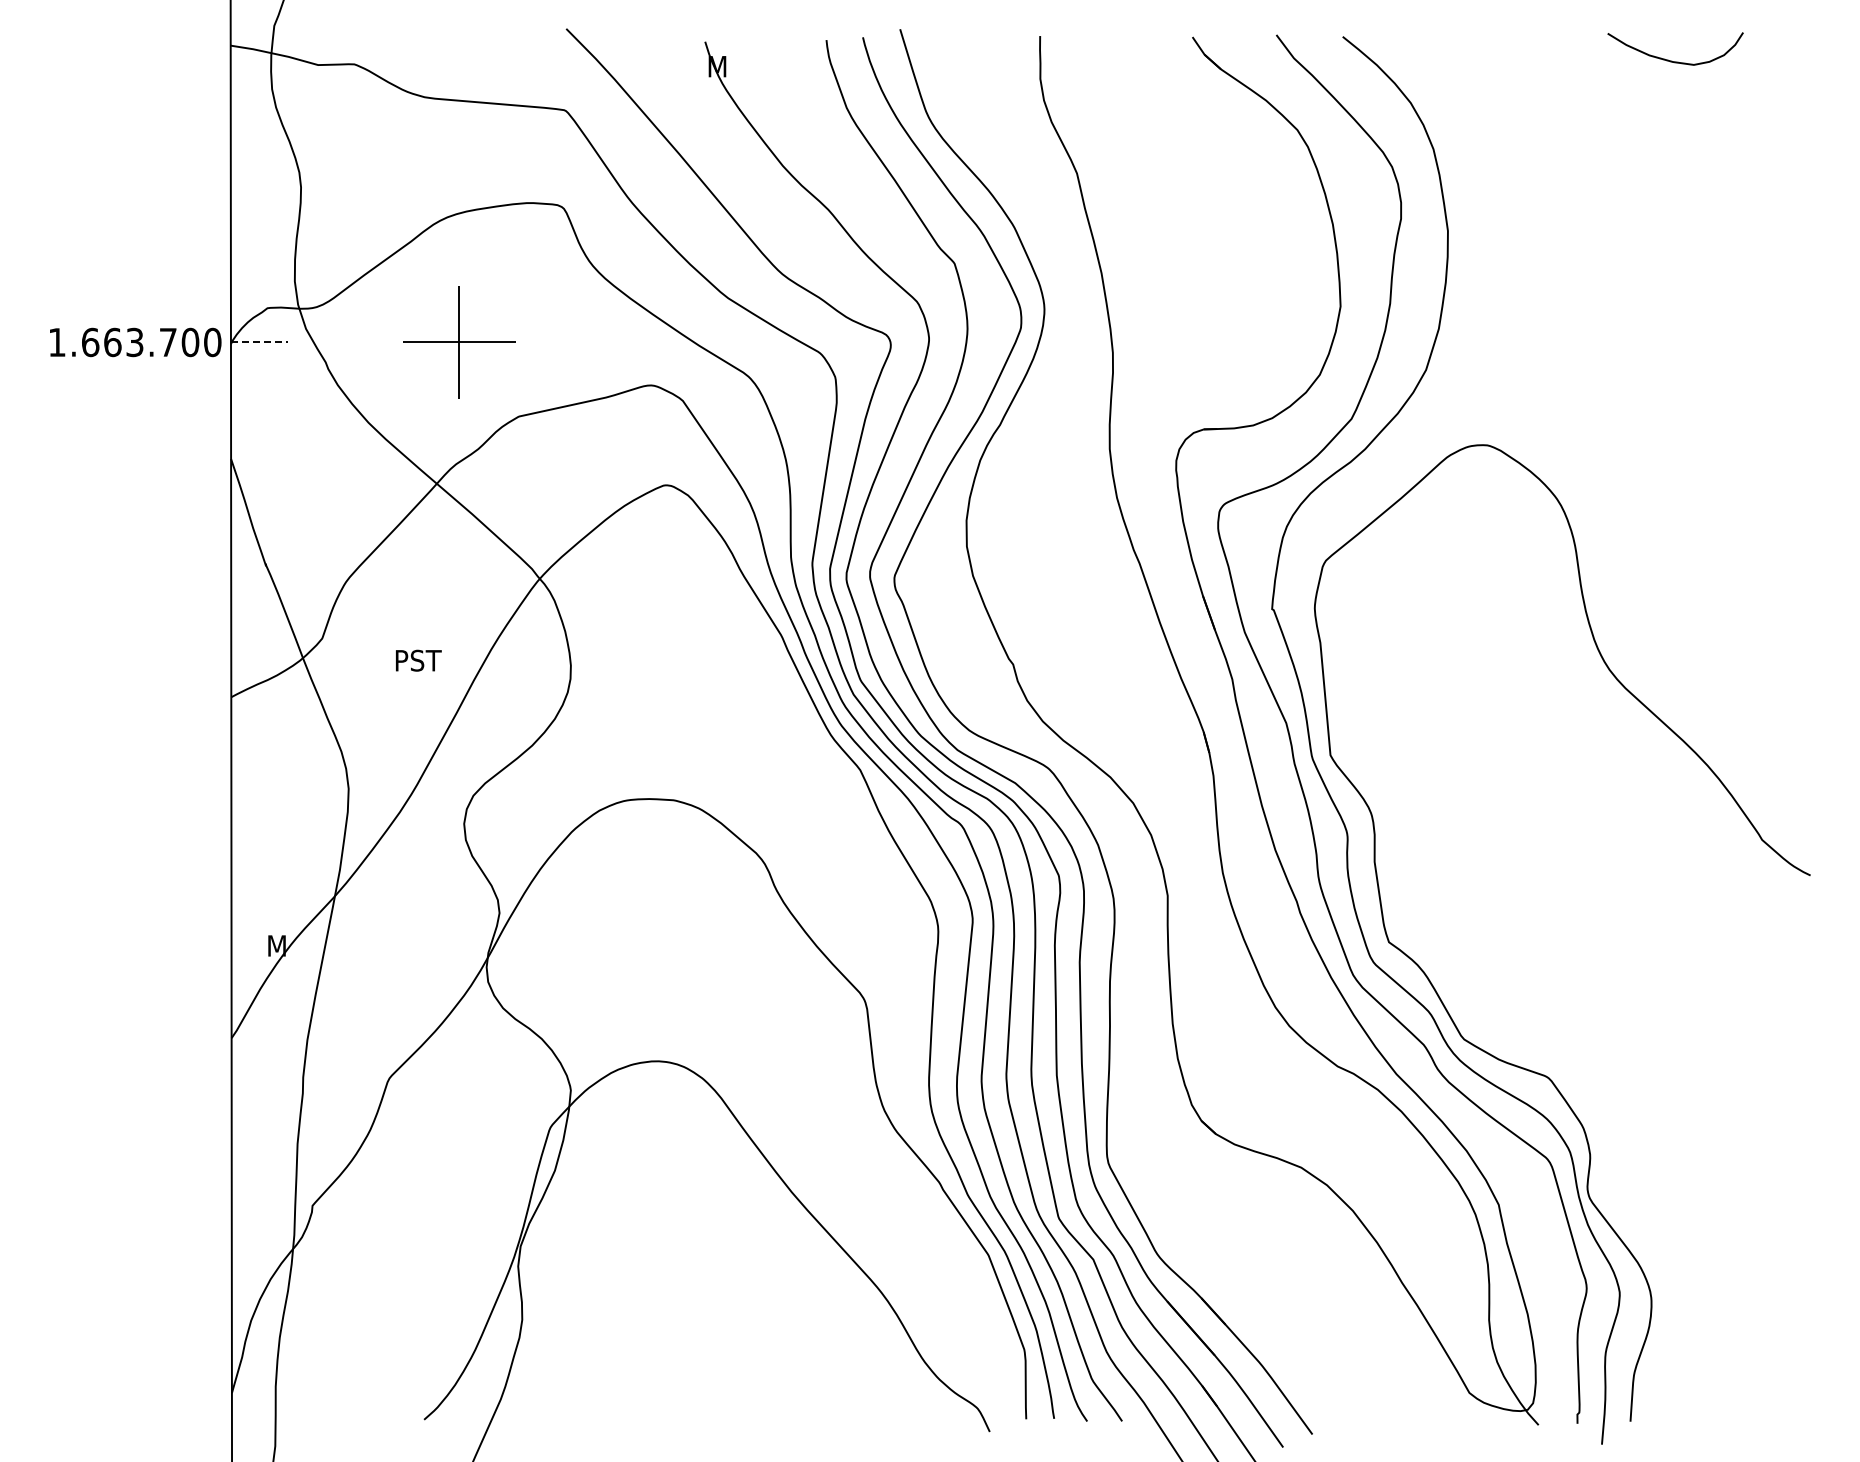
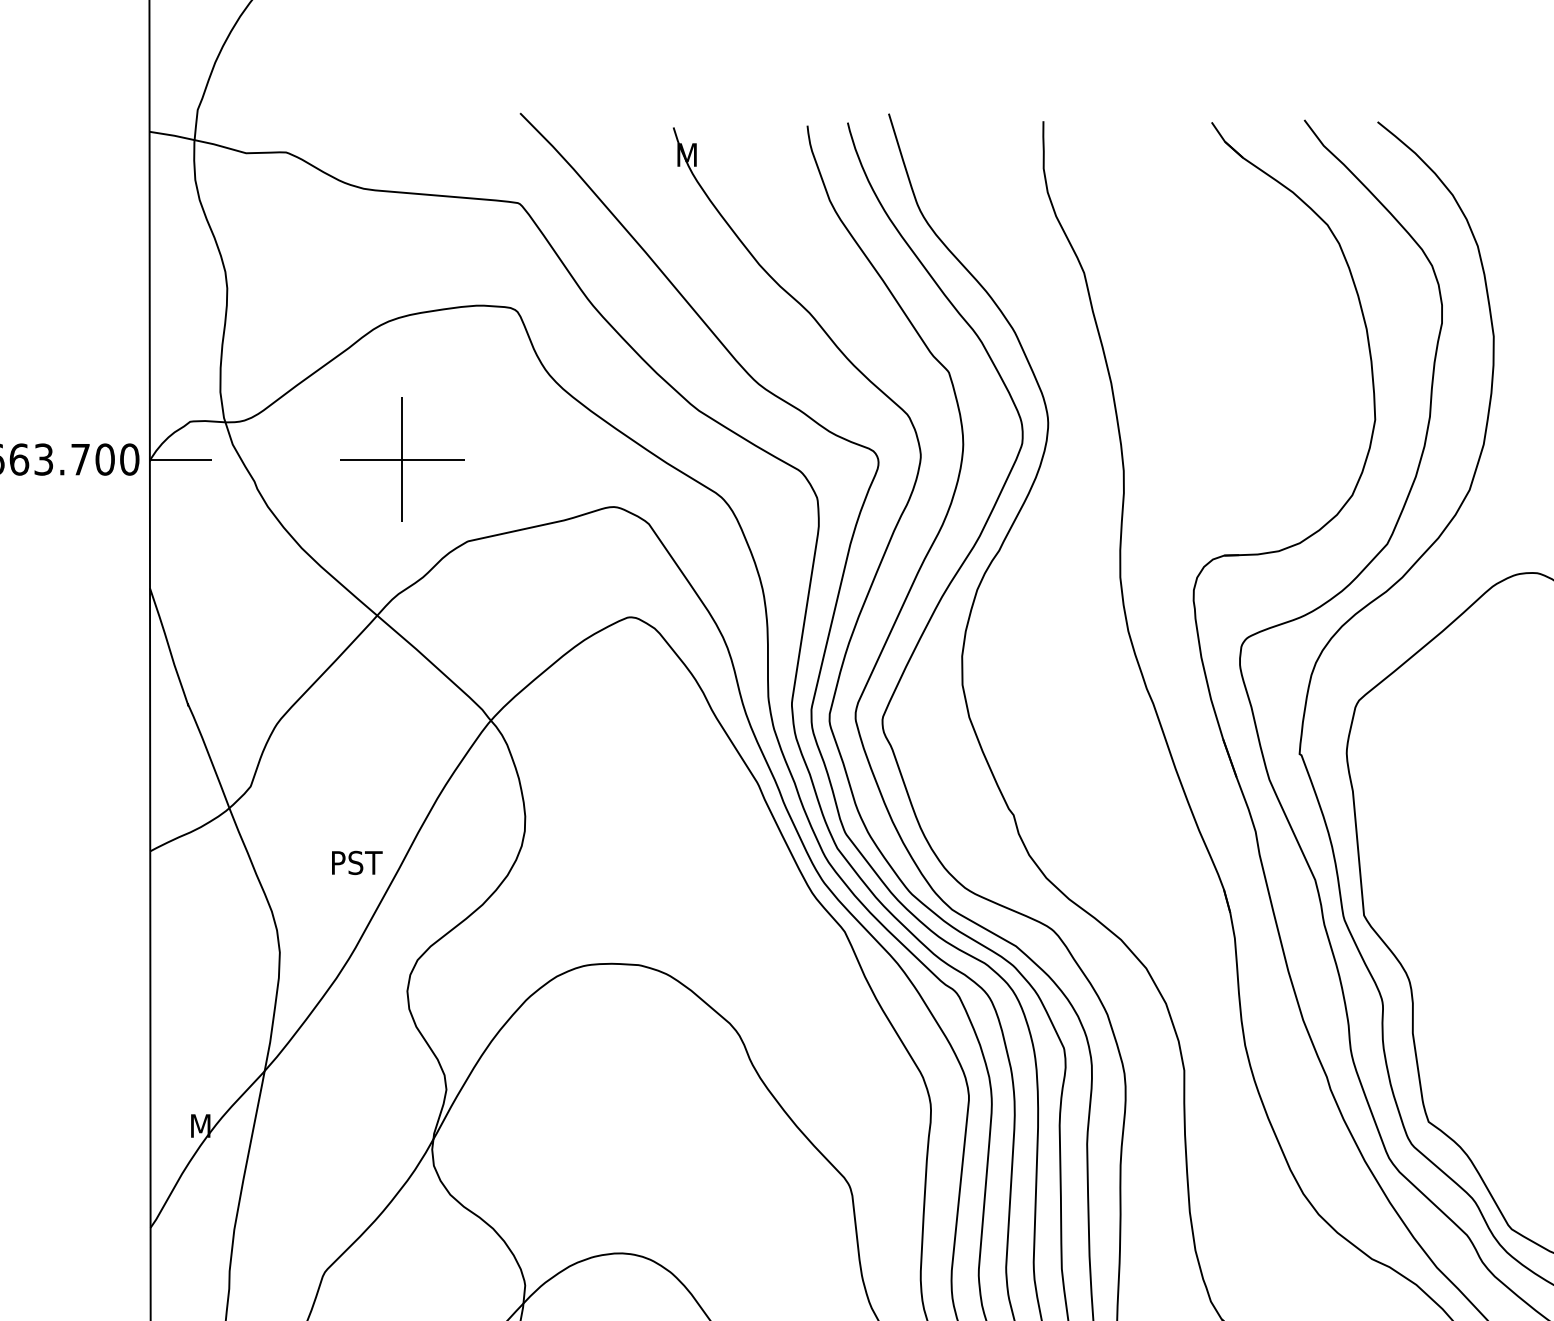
line: (259, 342) -> (181, 459), dashed -> solid
text: (418, 660) -> (356, 862), moved

